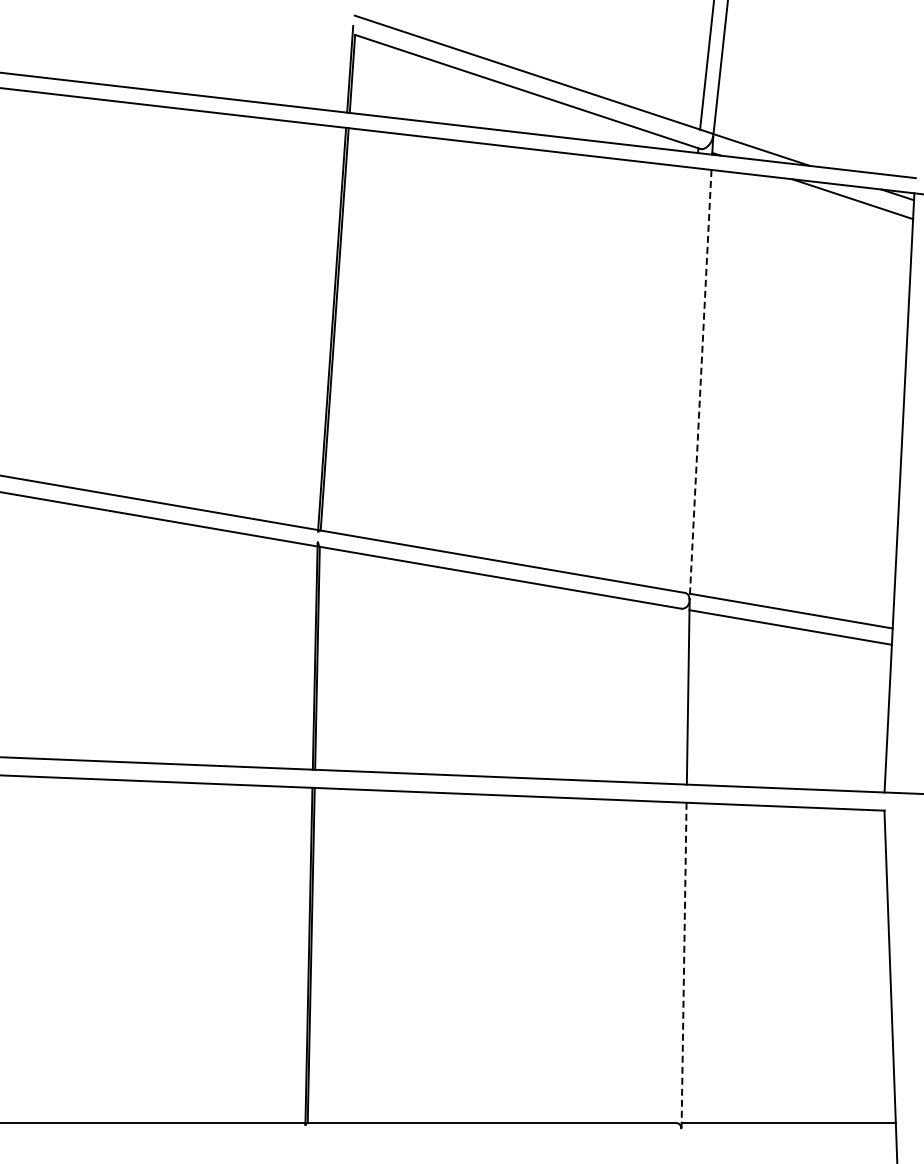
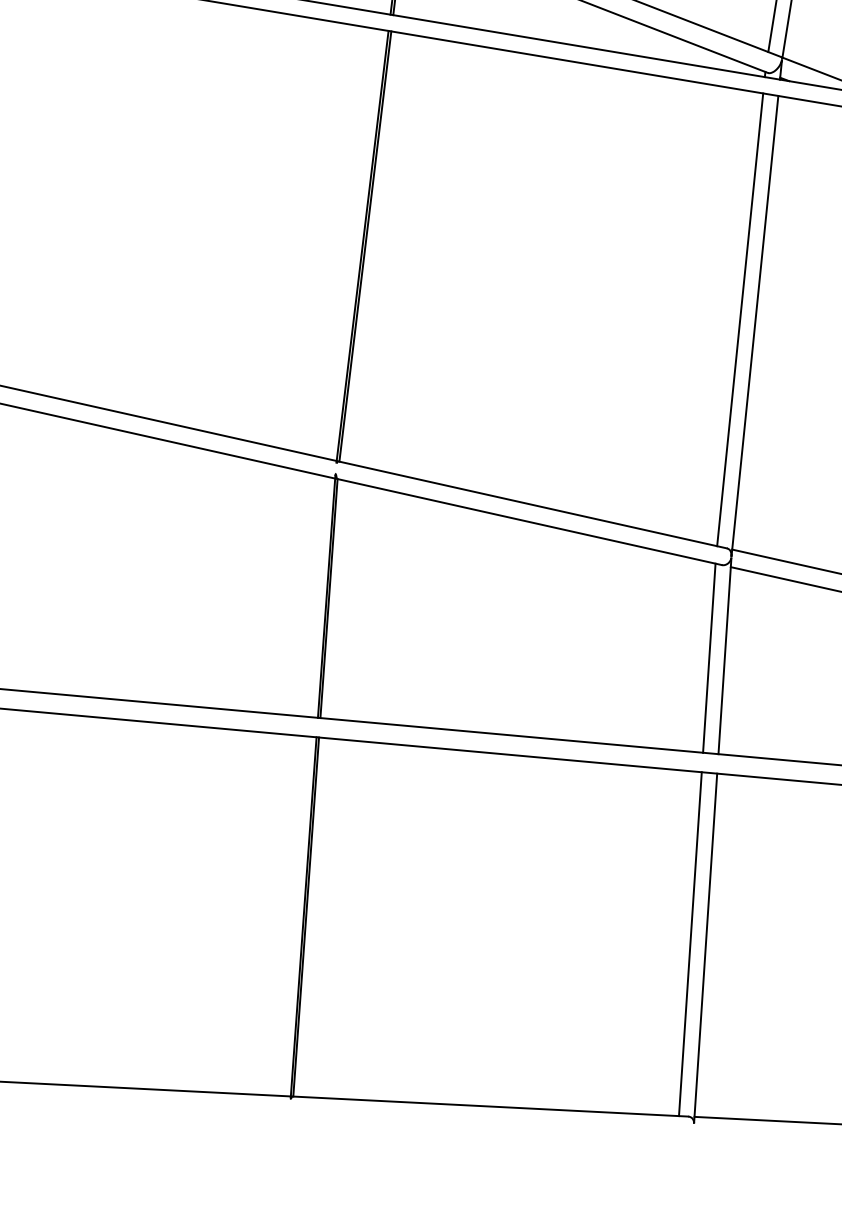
line: (686, 379) -> (740, 319), added
line: (700, 384) -> (754, 325), dashed -> solid
line: (673, 695) -> (709, 657), added
line: (669, 962) -> (690, 944), added
line: (684, 965) -> (706, 948), dashed -> solid

